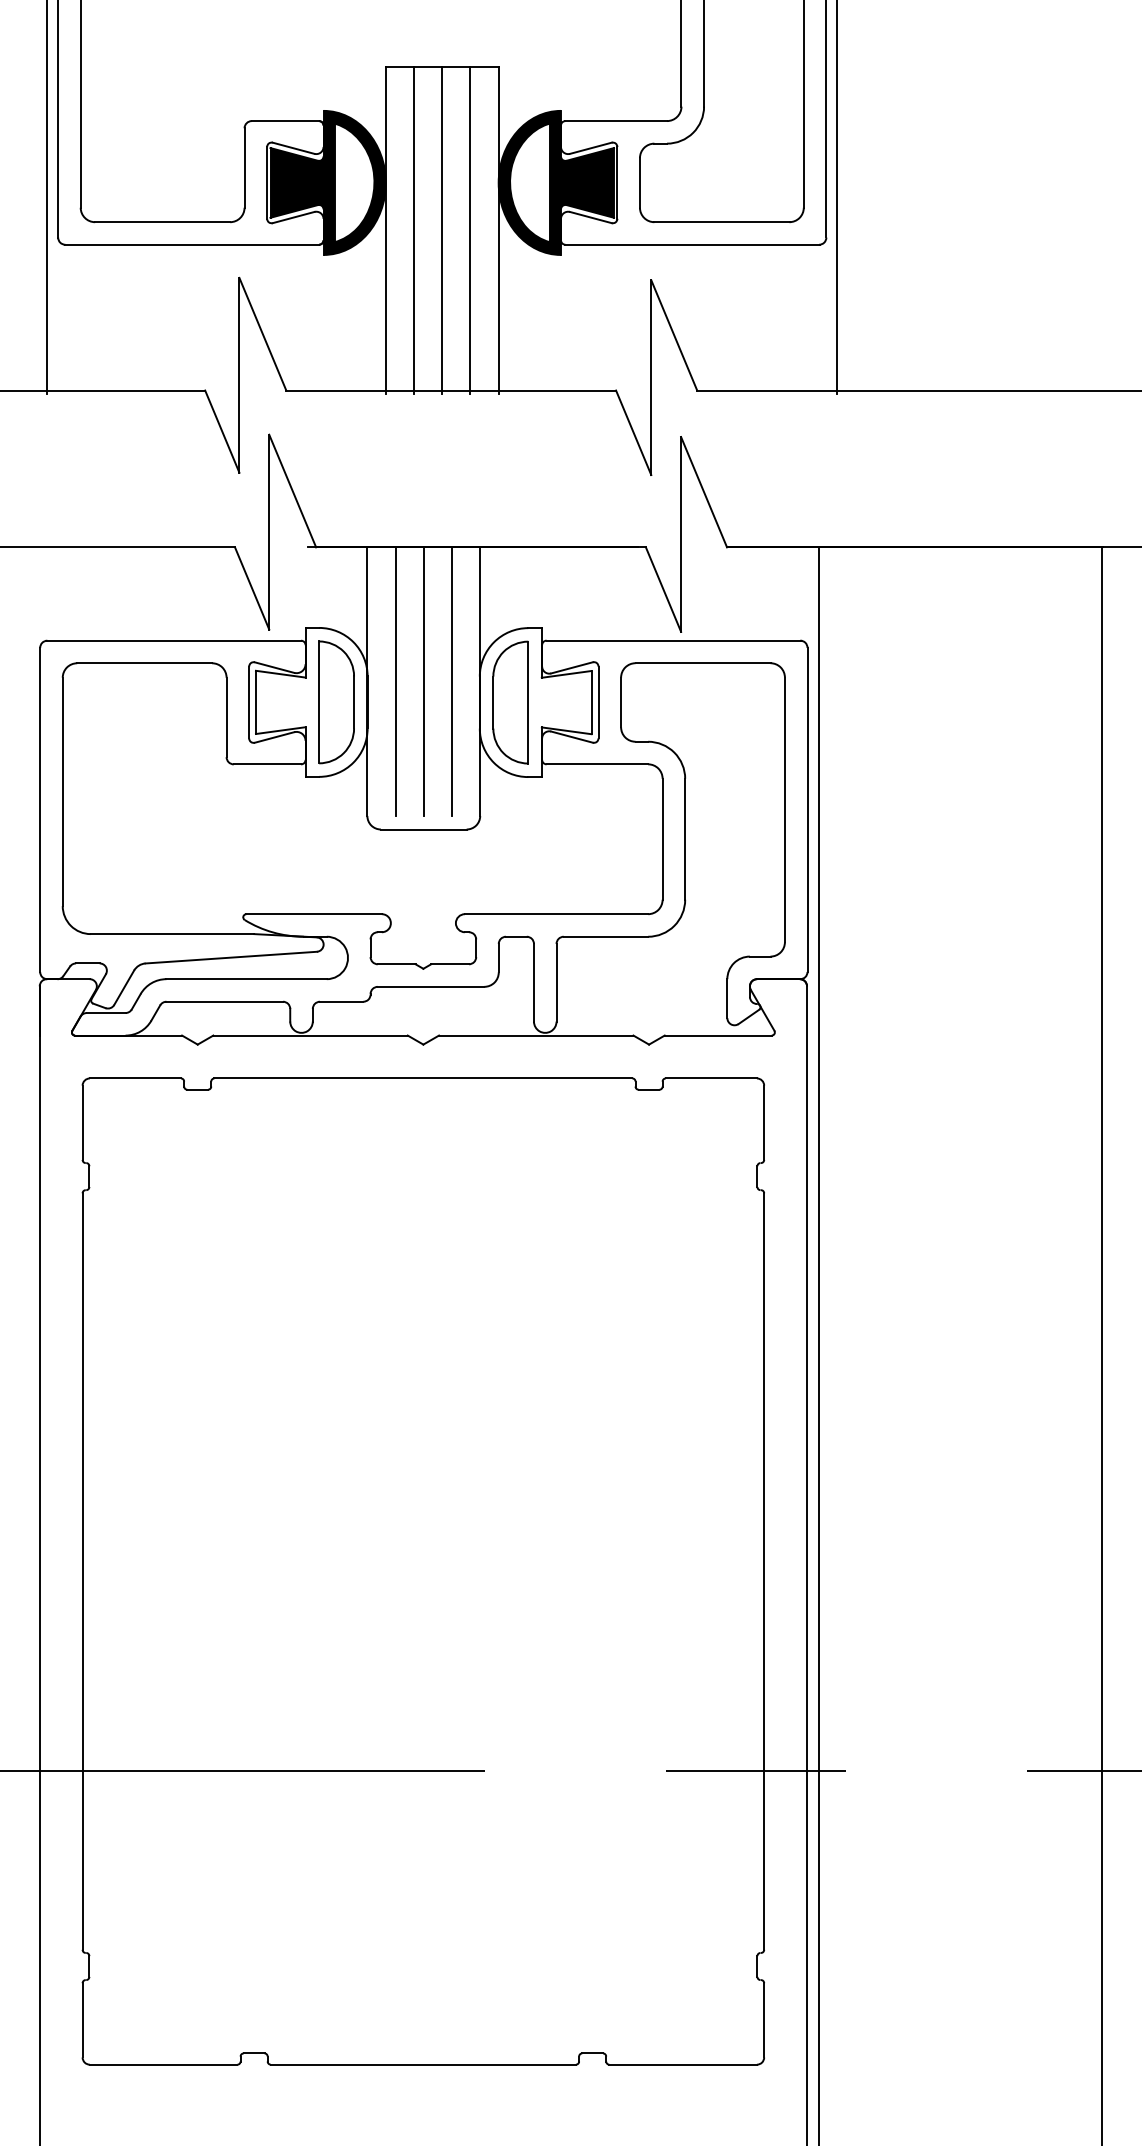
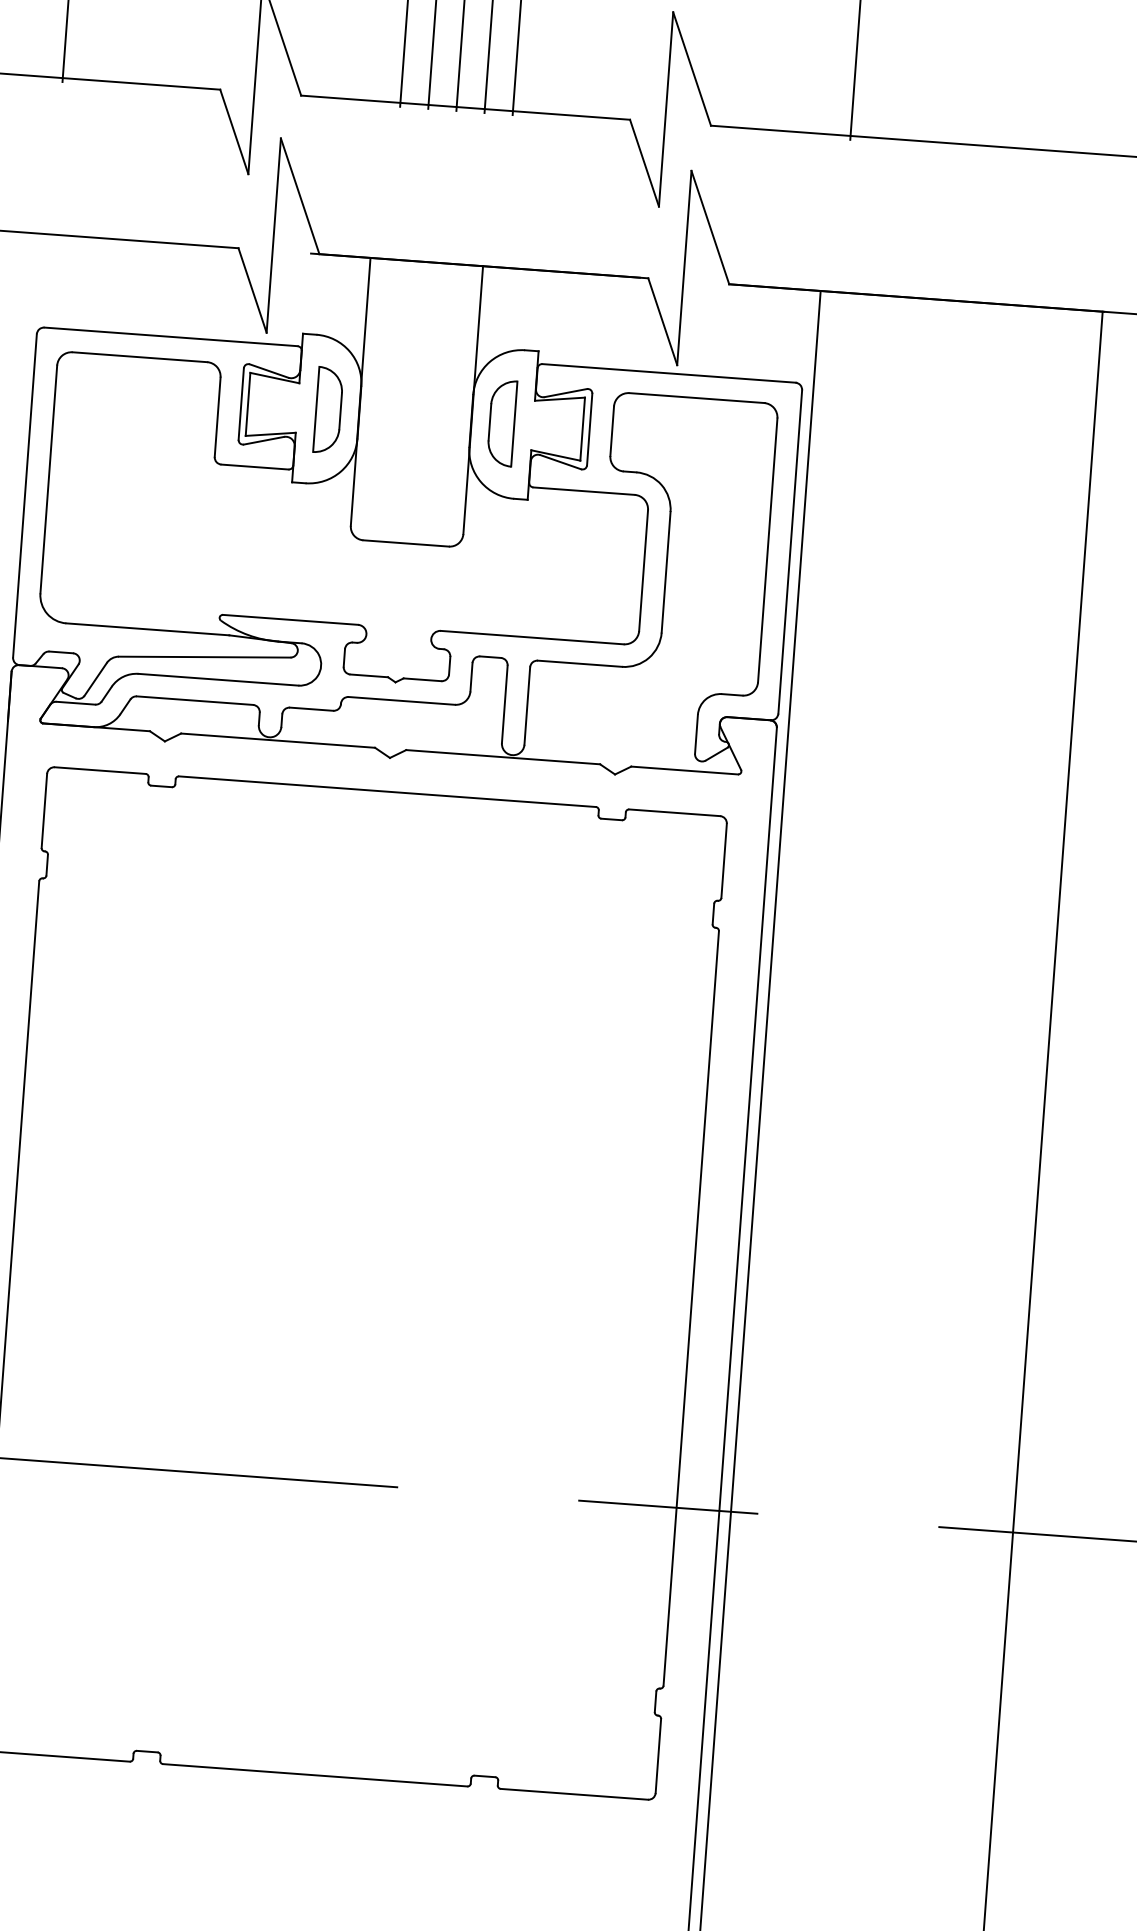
line: (395, 681) -> (388, 393), removed
line: (423, 681) -> (416, 395), removed
line: (452, 681) -> (445, 397), removed
part: (336, 702) -> (328, 410), size x0.7
part: (510, 702) -> (501, 423), size x0.7

